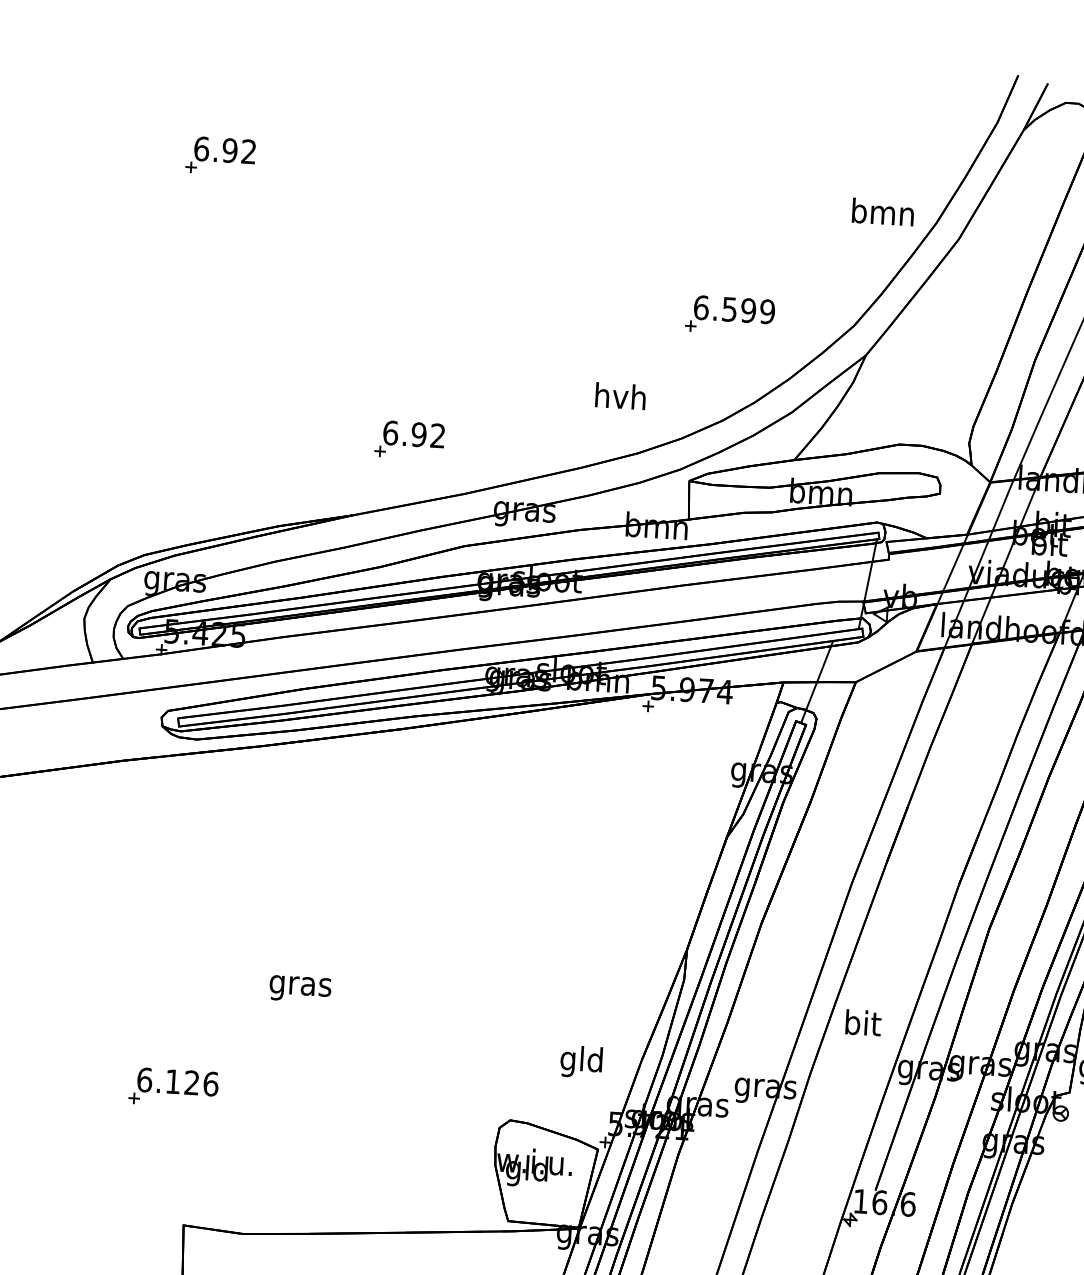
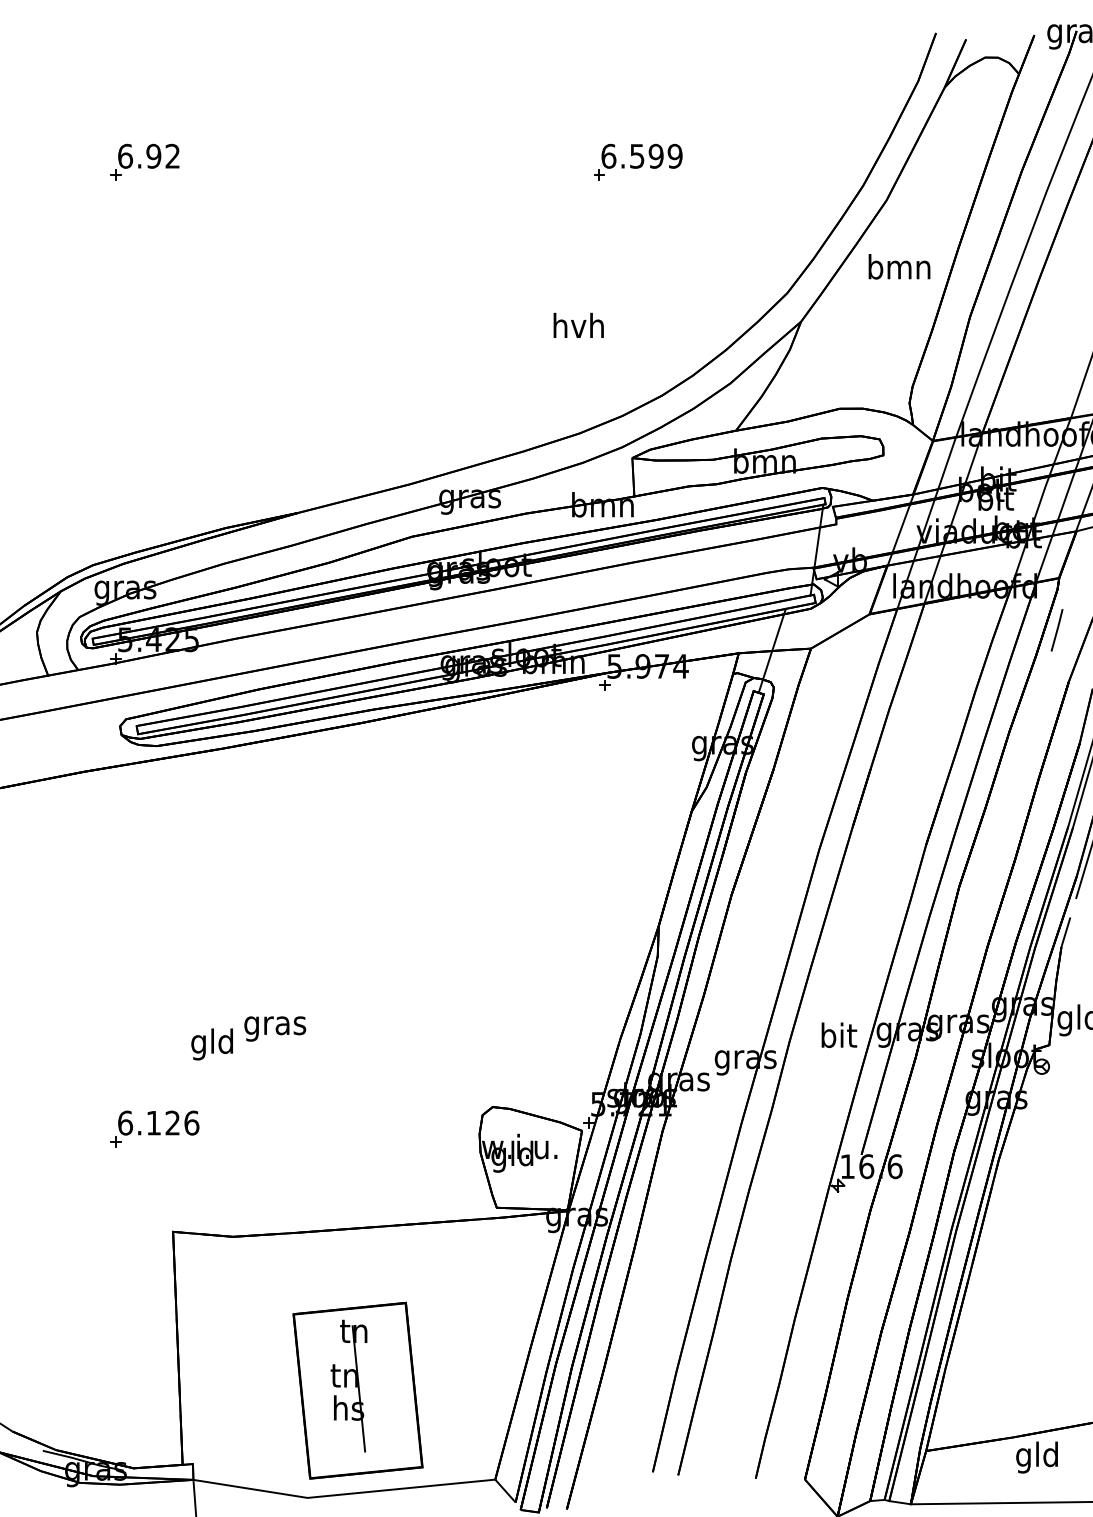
text: (883, 211) -> (899, 266), moved
part: (730, 314) -> (638, 161), moved
text: (620, 395) -> (578, 324), moved
part: (409, 439) -> (350, 433), removed
text: (300, 988) -> (275, 1028), moved
text: (863, 1023) -> (839, 1035), moved
text: (580, 1061) -> (211, 1044), moved
part: (173, 1087) -> (154, 1128), moved

